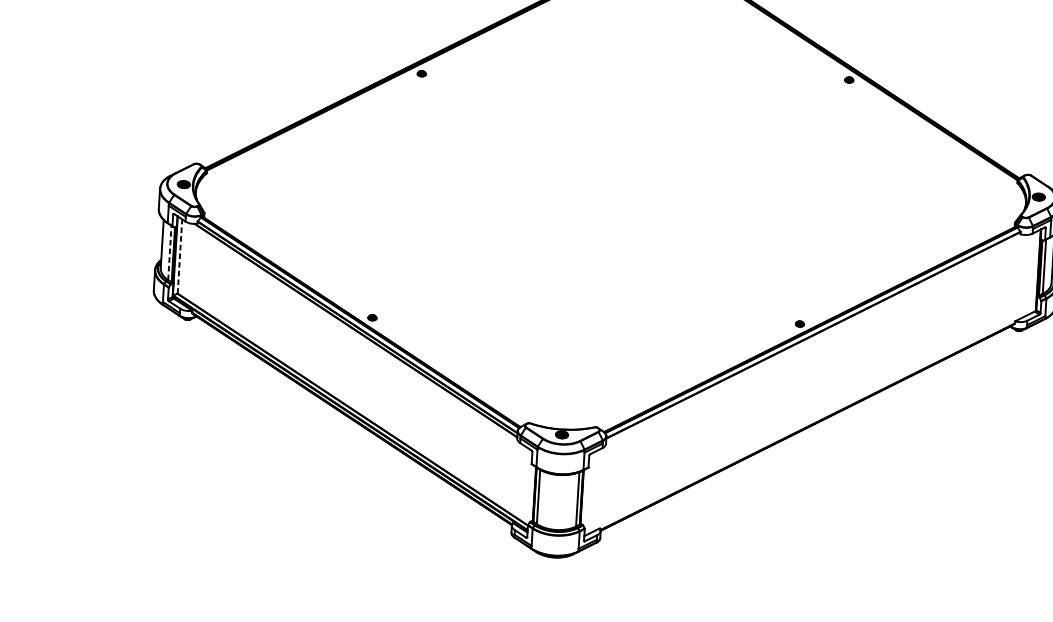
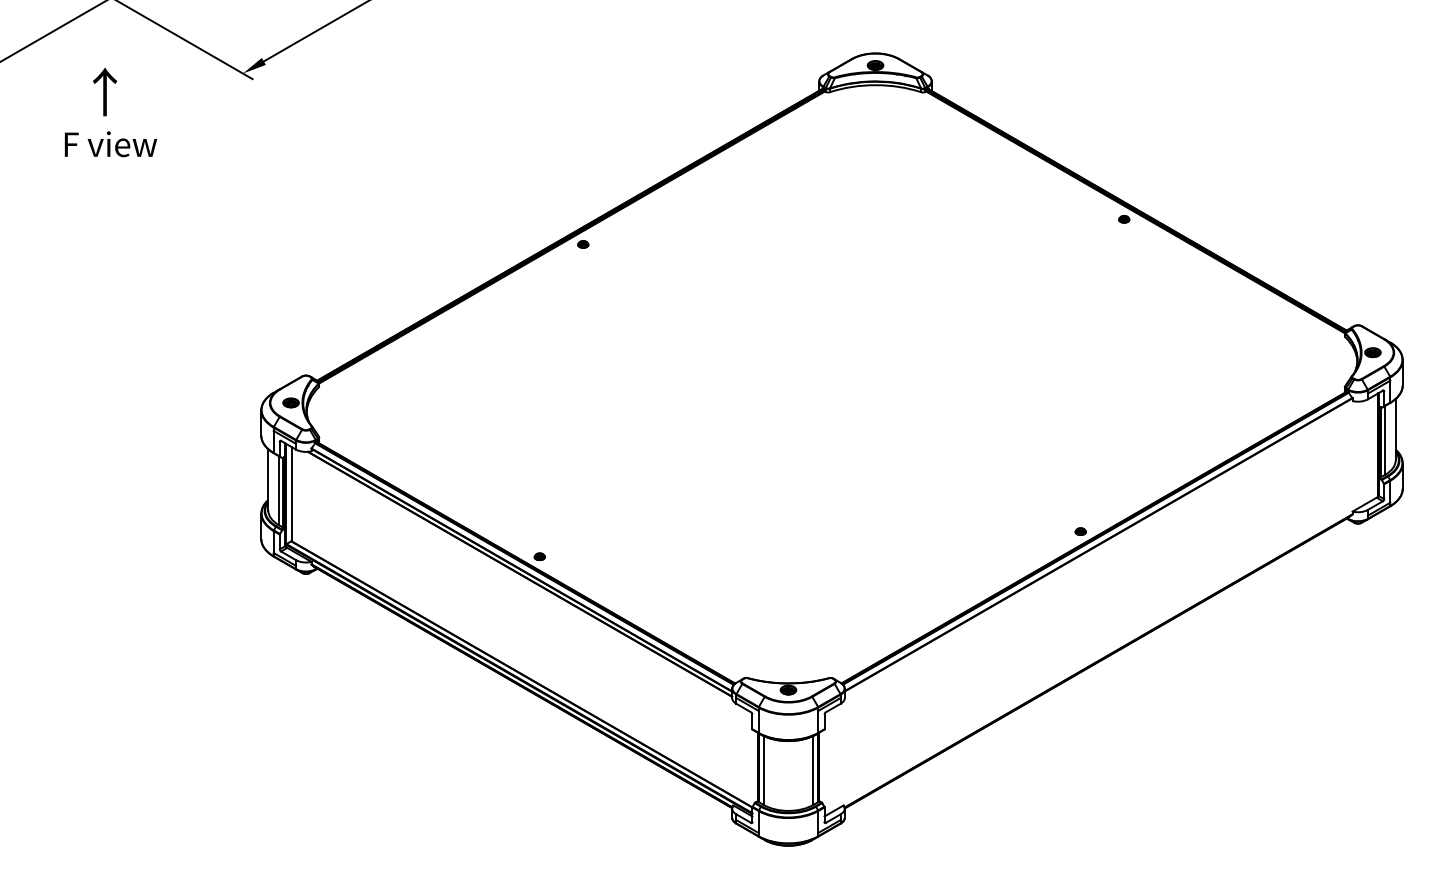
line: (169, 252) -> (278, 490), dashed -> solid
line: (179, 255) -> (291, 493), dashed -> solid

